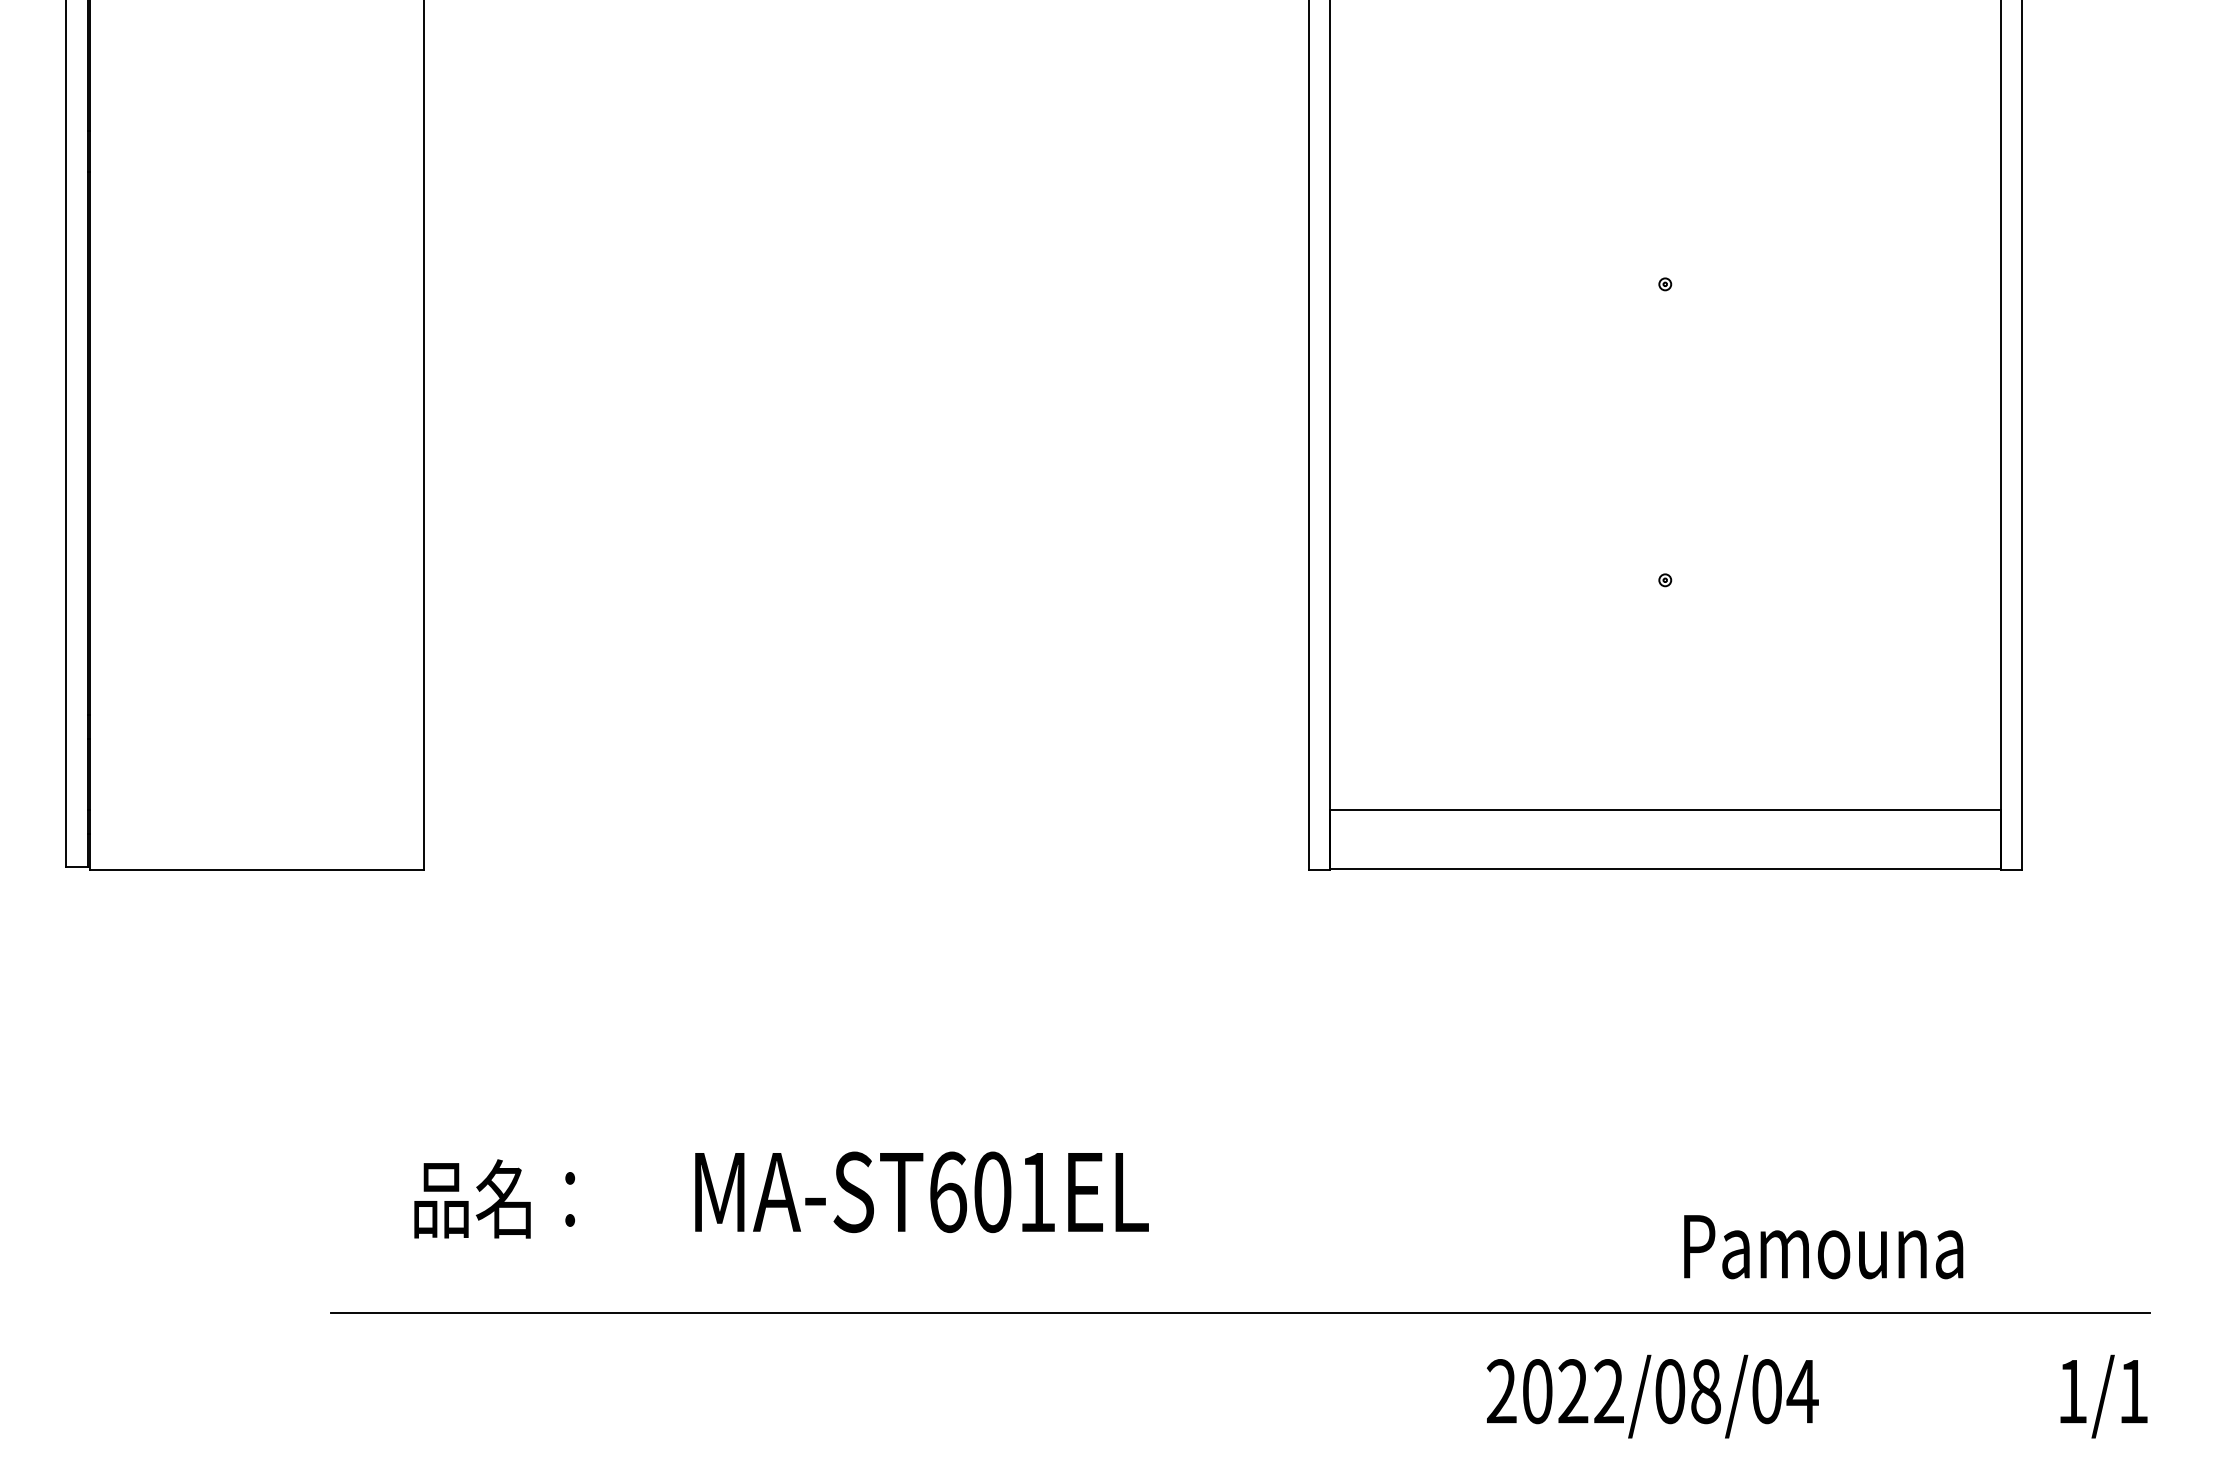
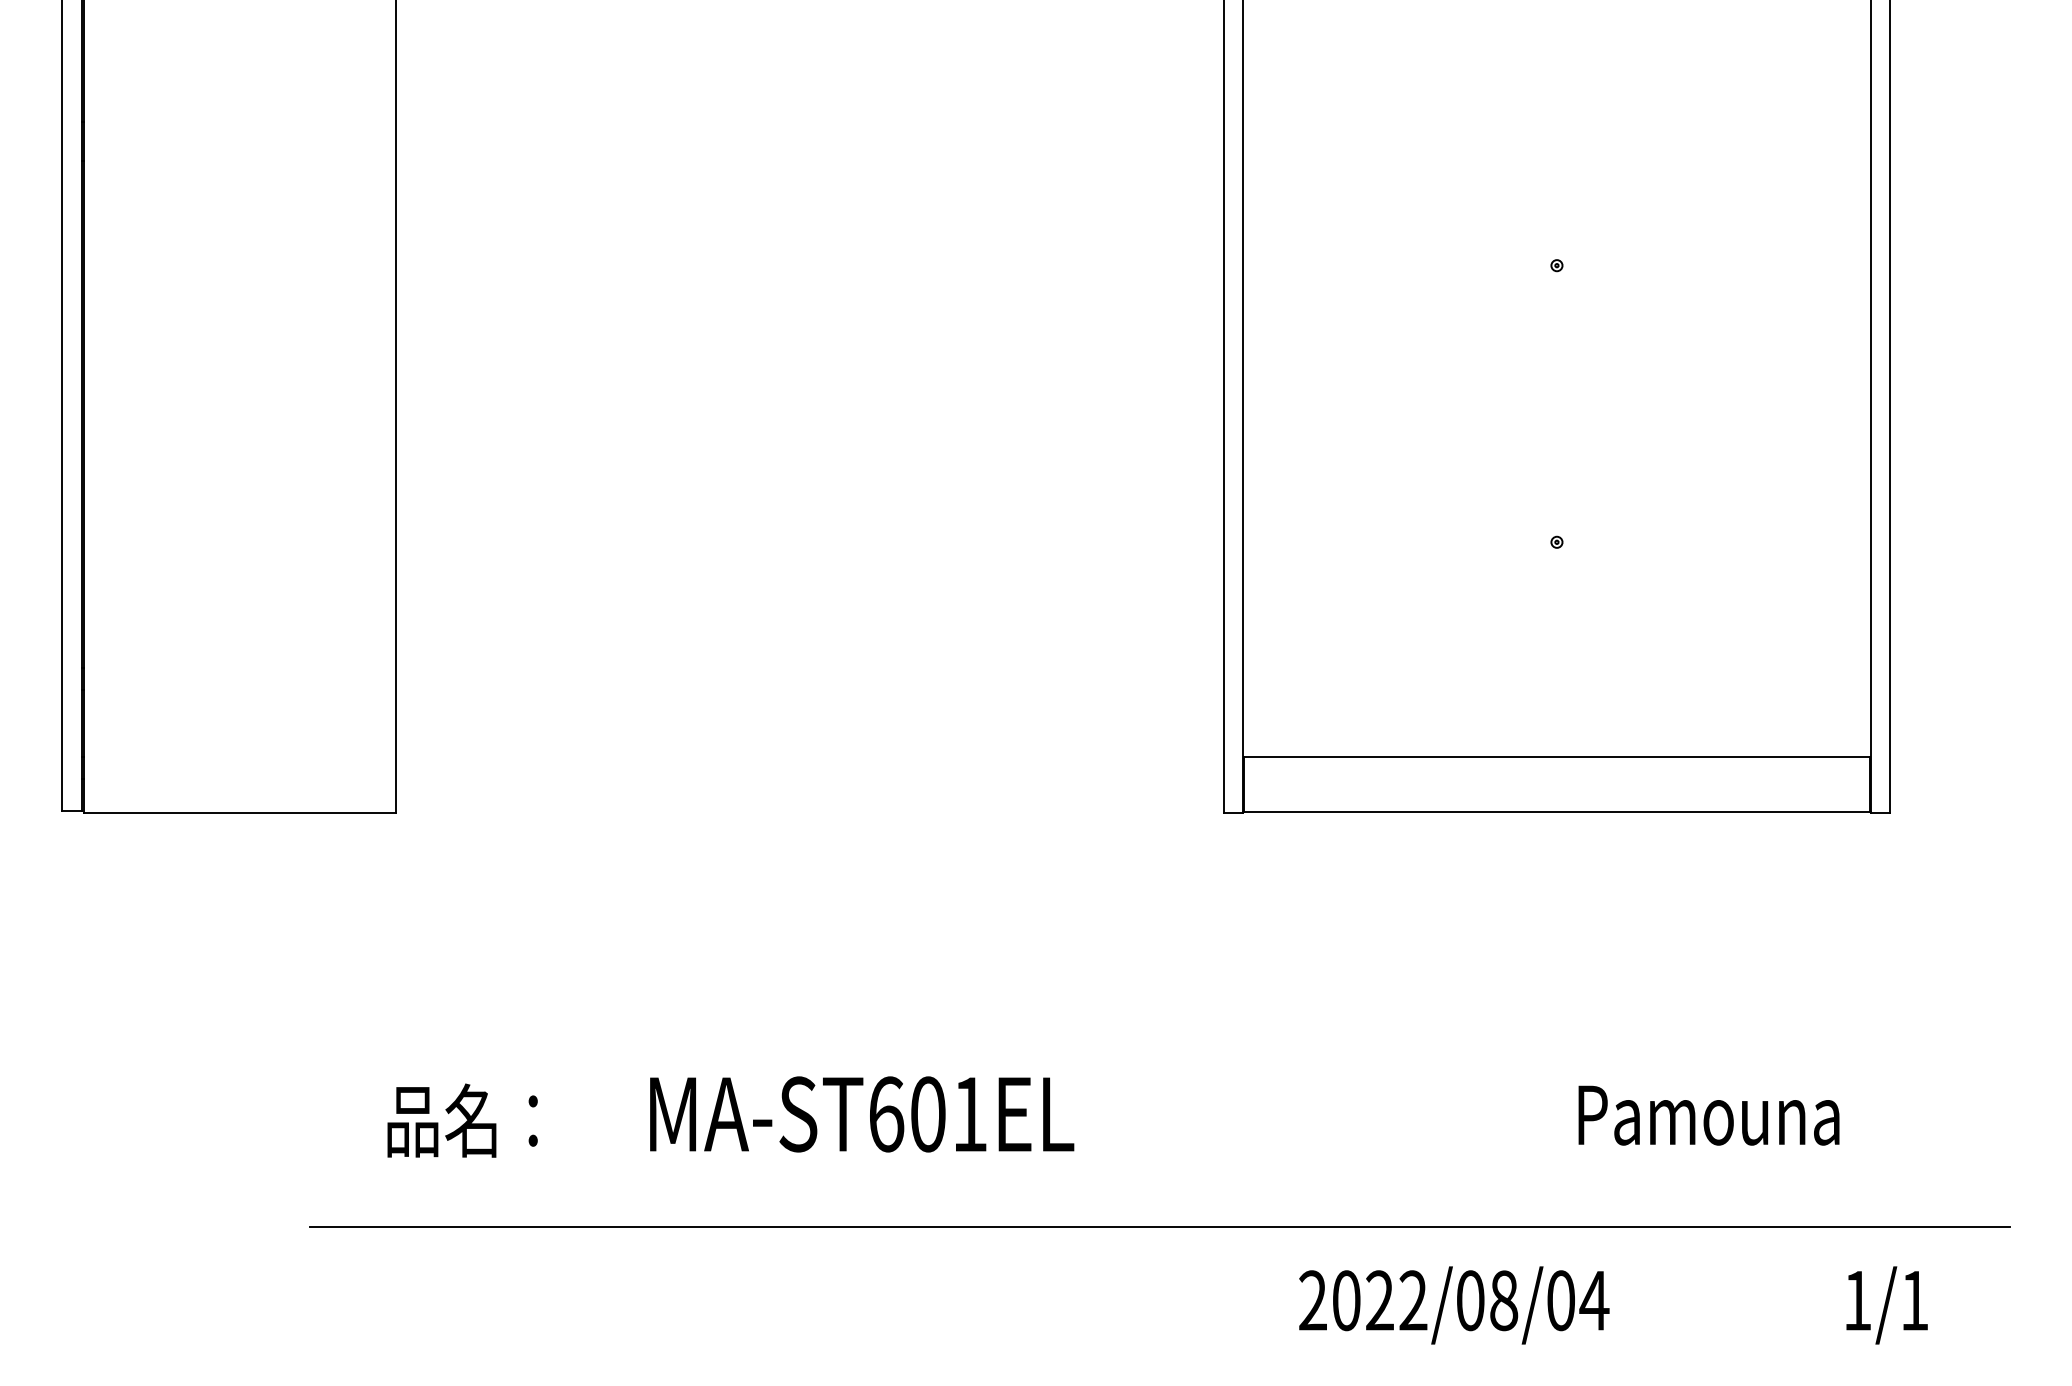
text: (1823, 1246) -> (1708, 1115), moved
text: (1653, 1396) -> (1454, 1305), moved
text: (2103, 1396) -> (1886, 1305), moved

